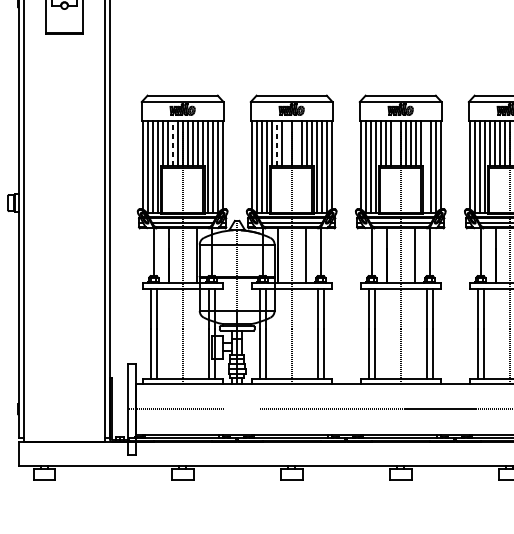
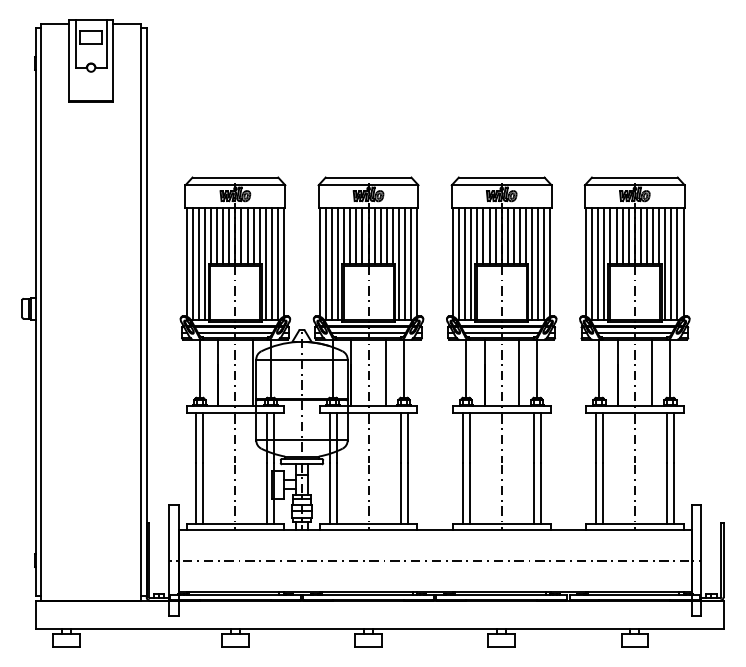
line: (172, 143) -> (223, 236), dashed -> solid
line: (276, 143) -> (350, 236), dashed -> solid
line: (286, 143) -> (362, 235), added
line: (296, 143) -> (374, 235), added
line: (395, 143) -> (495, 235), added
line: (425, 166) -> (532, 264), added

